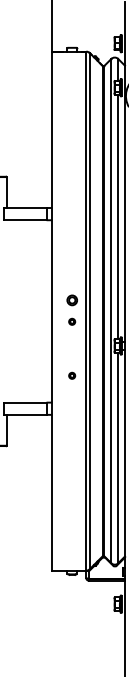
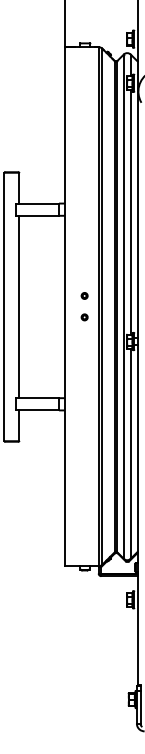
part: (72, 299) -> (84, 295), size x0.62
line: (7, 310) -> (19, 306), added
part: (72, 375) -> (84, 371), removed

